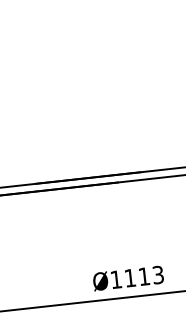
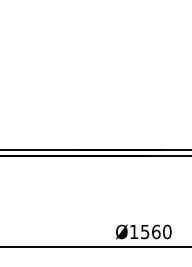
text: (144, 275) -> (156, 231), Ø1113 -> Ø1560

